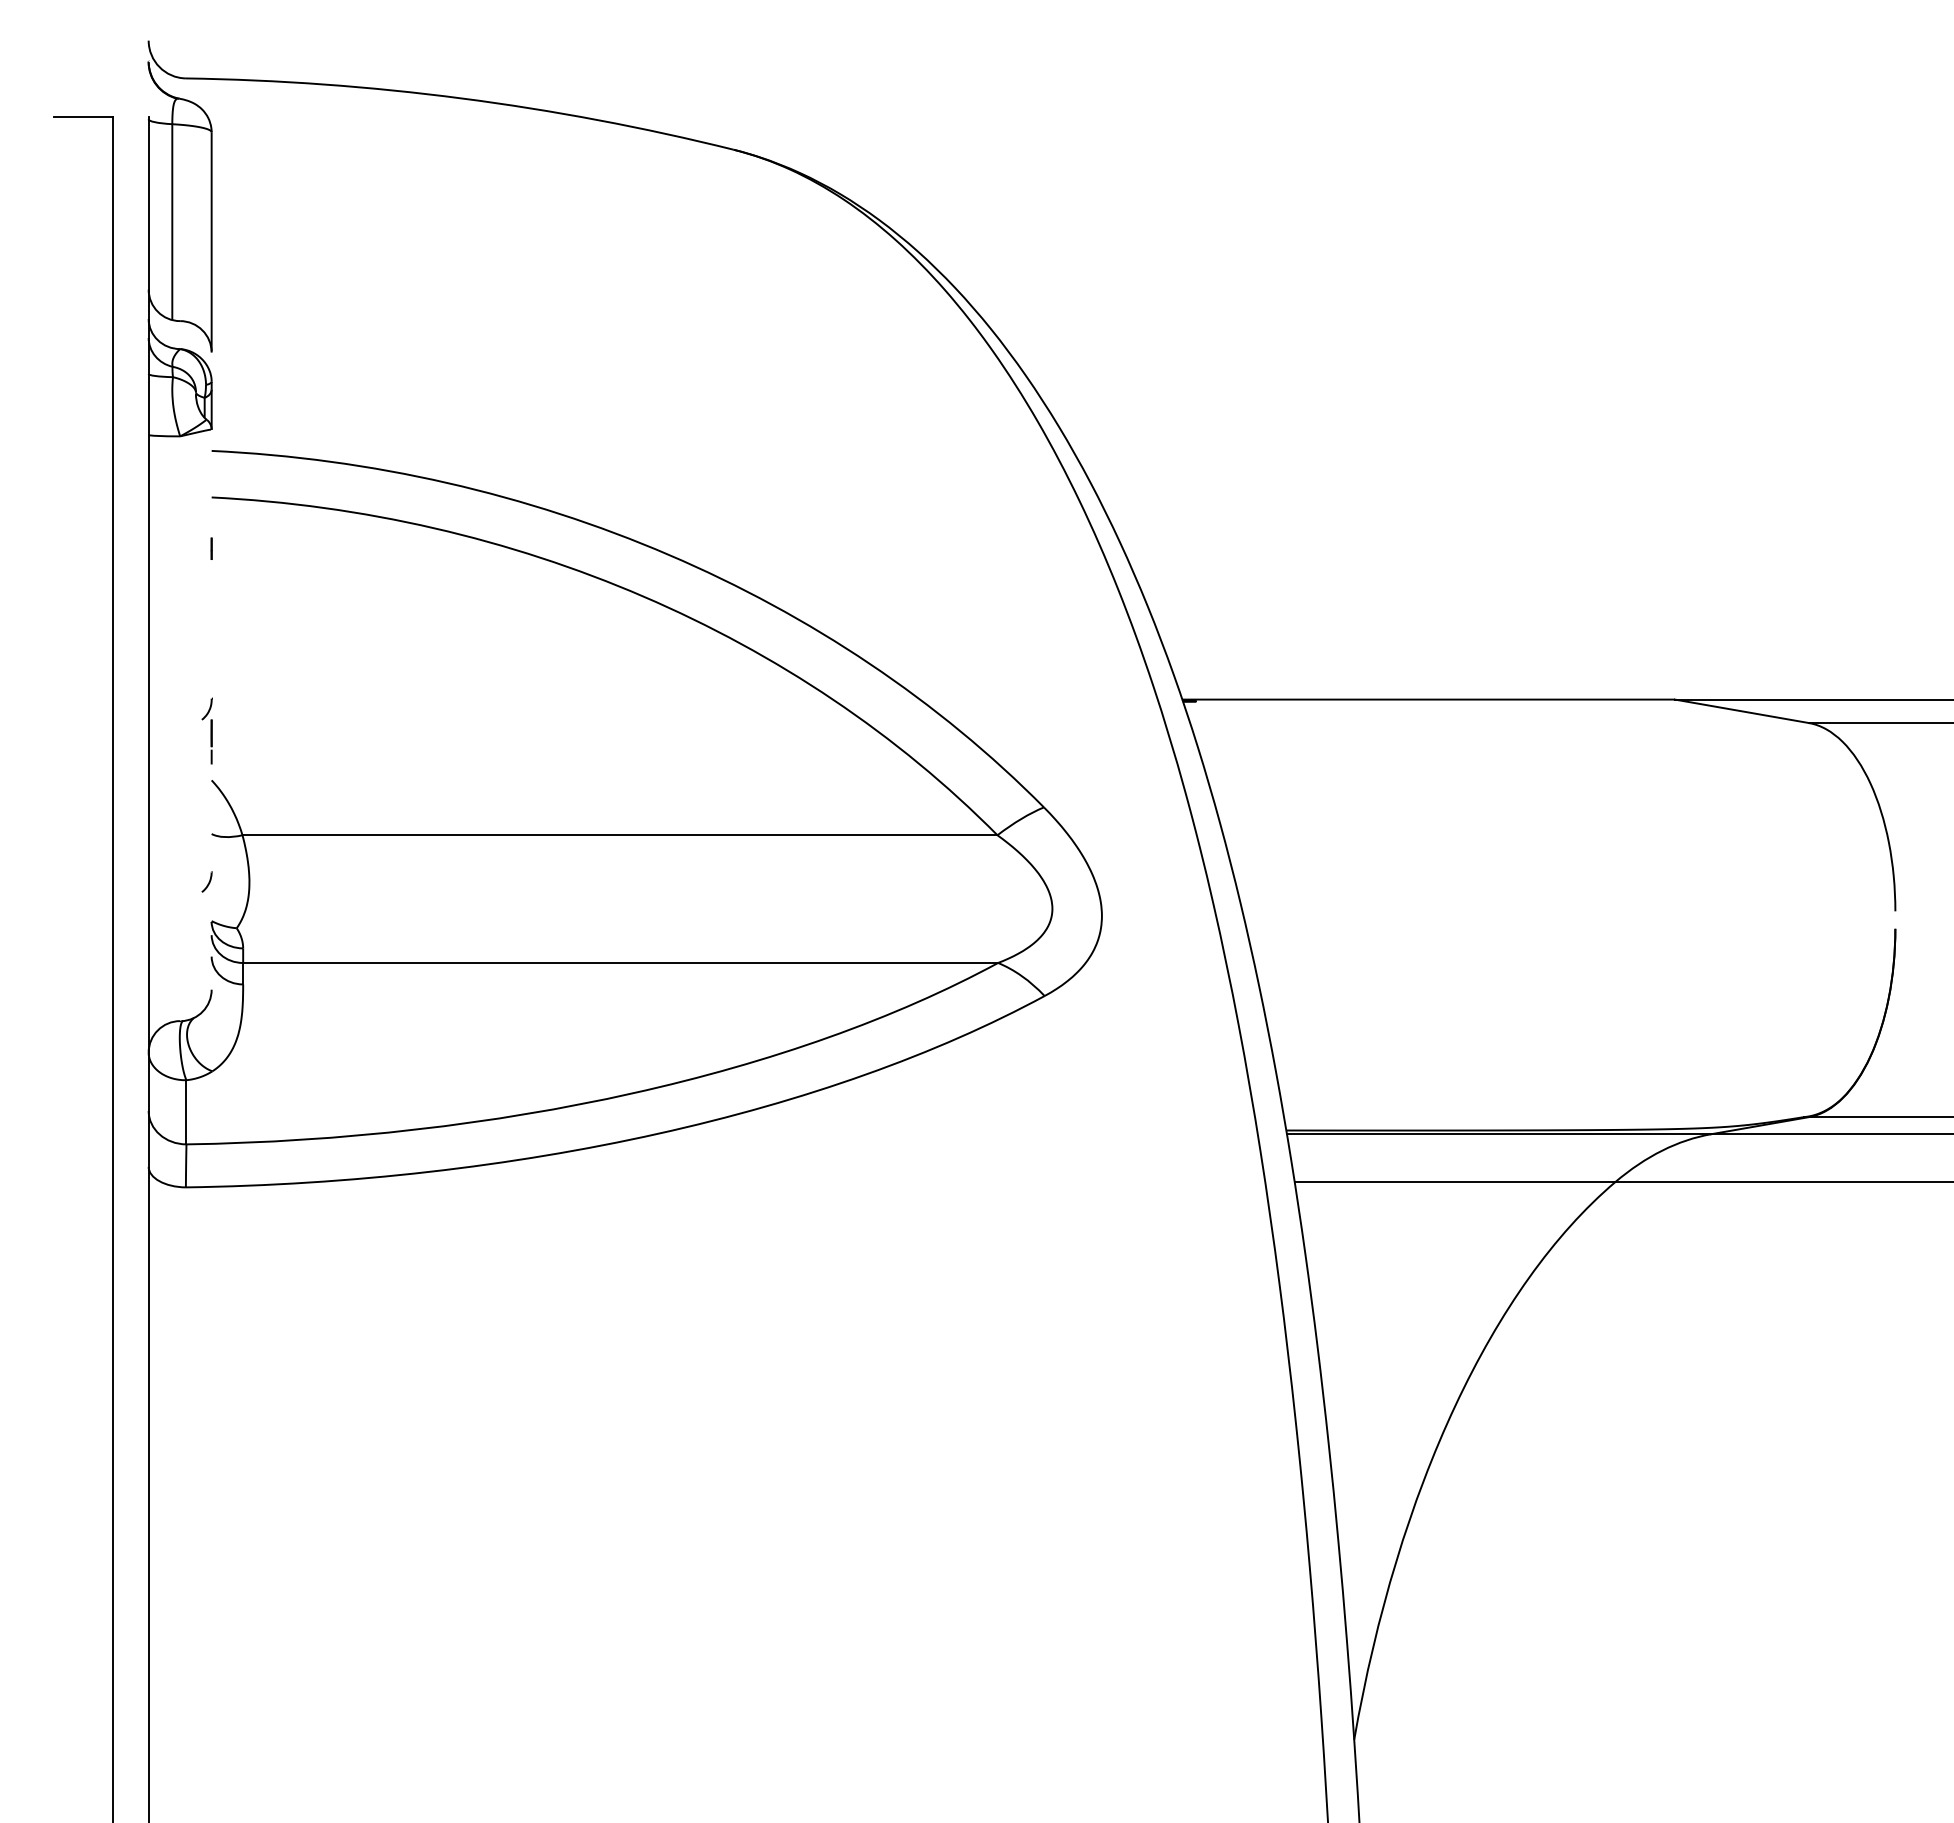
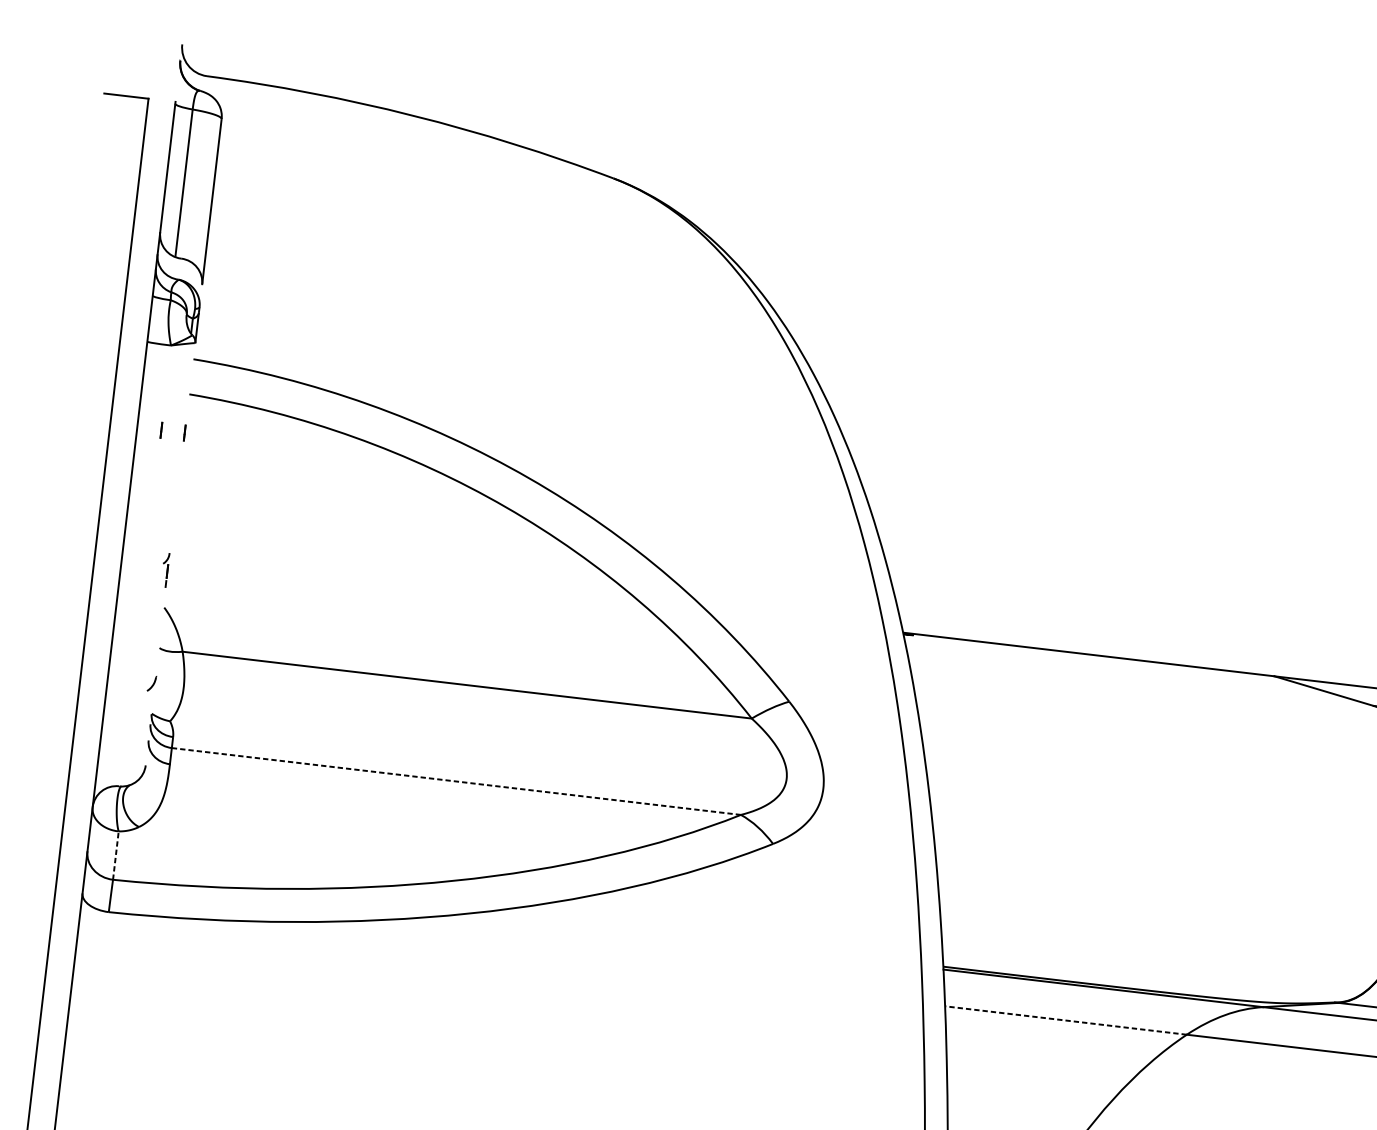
line: (180, 548) -> (161, 430), added
part: (206, 730) -> (164, 569), size x0.7
line: (621, 962) -> (457, 781), solid -> dashed
line: (186, 1111) -> (115, 854), solid -> dashed
line: (1454, 1182) -> (1065, 1020), solid -> dashed

